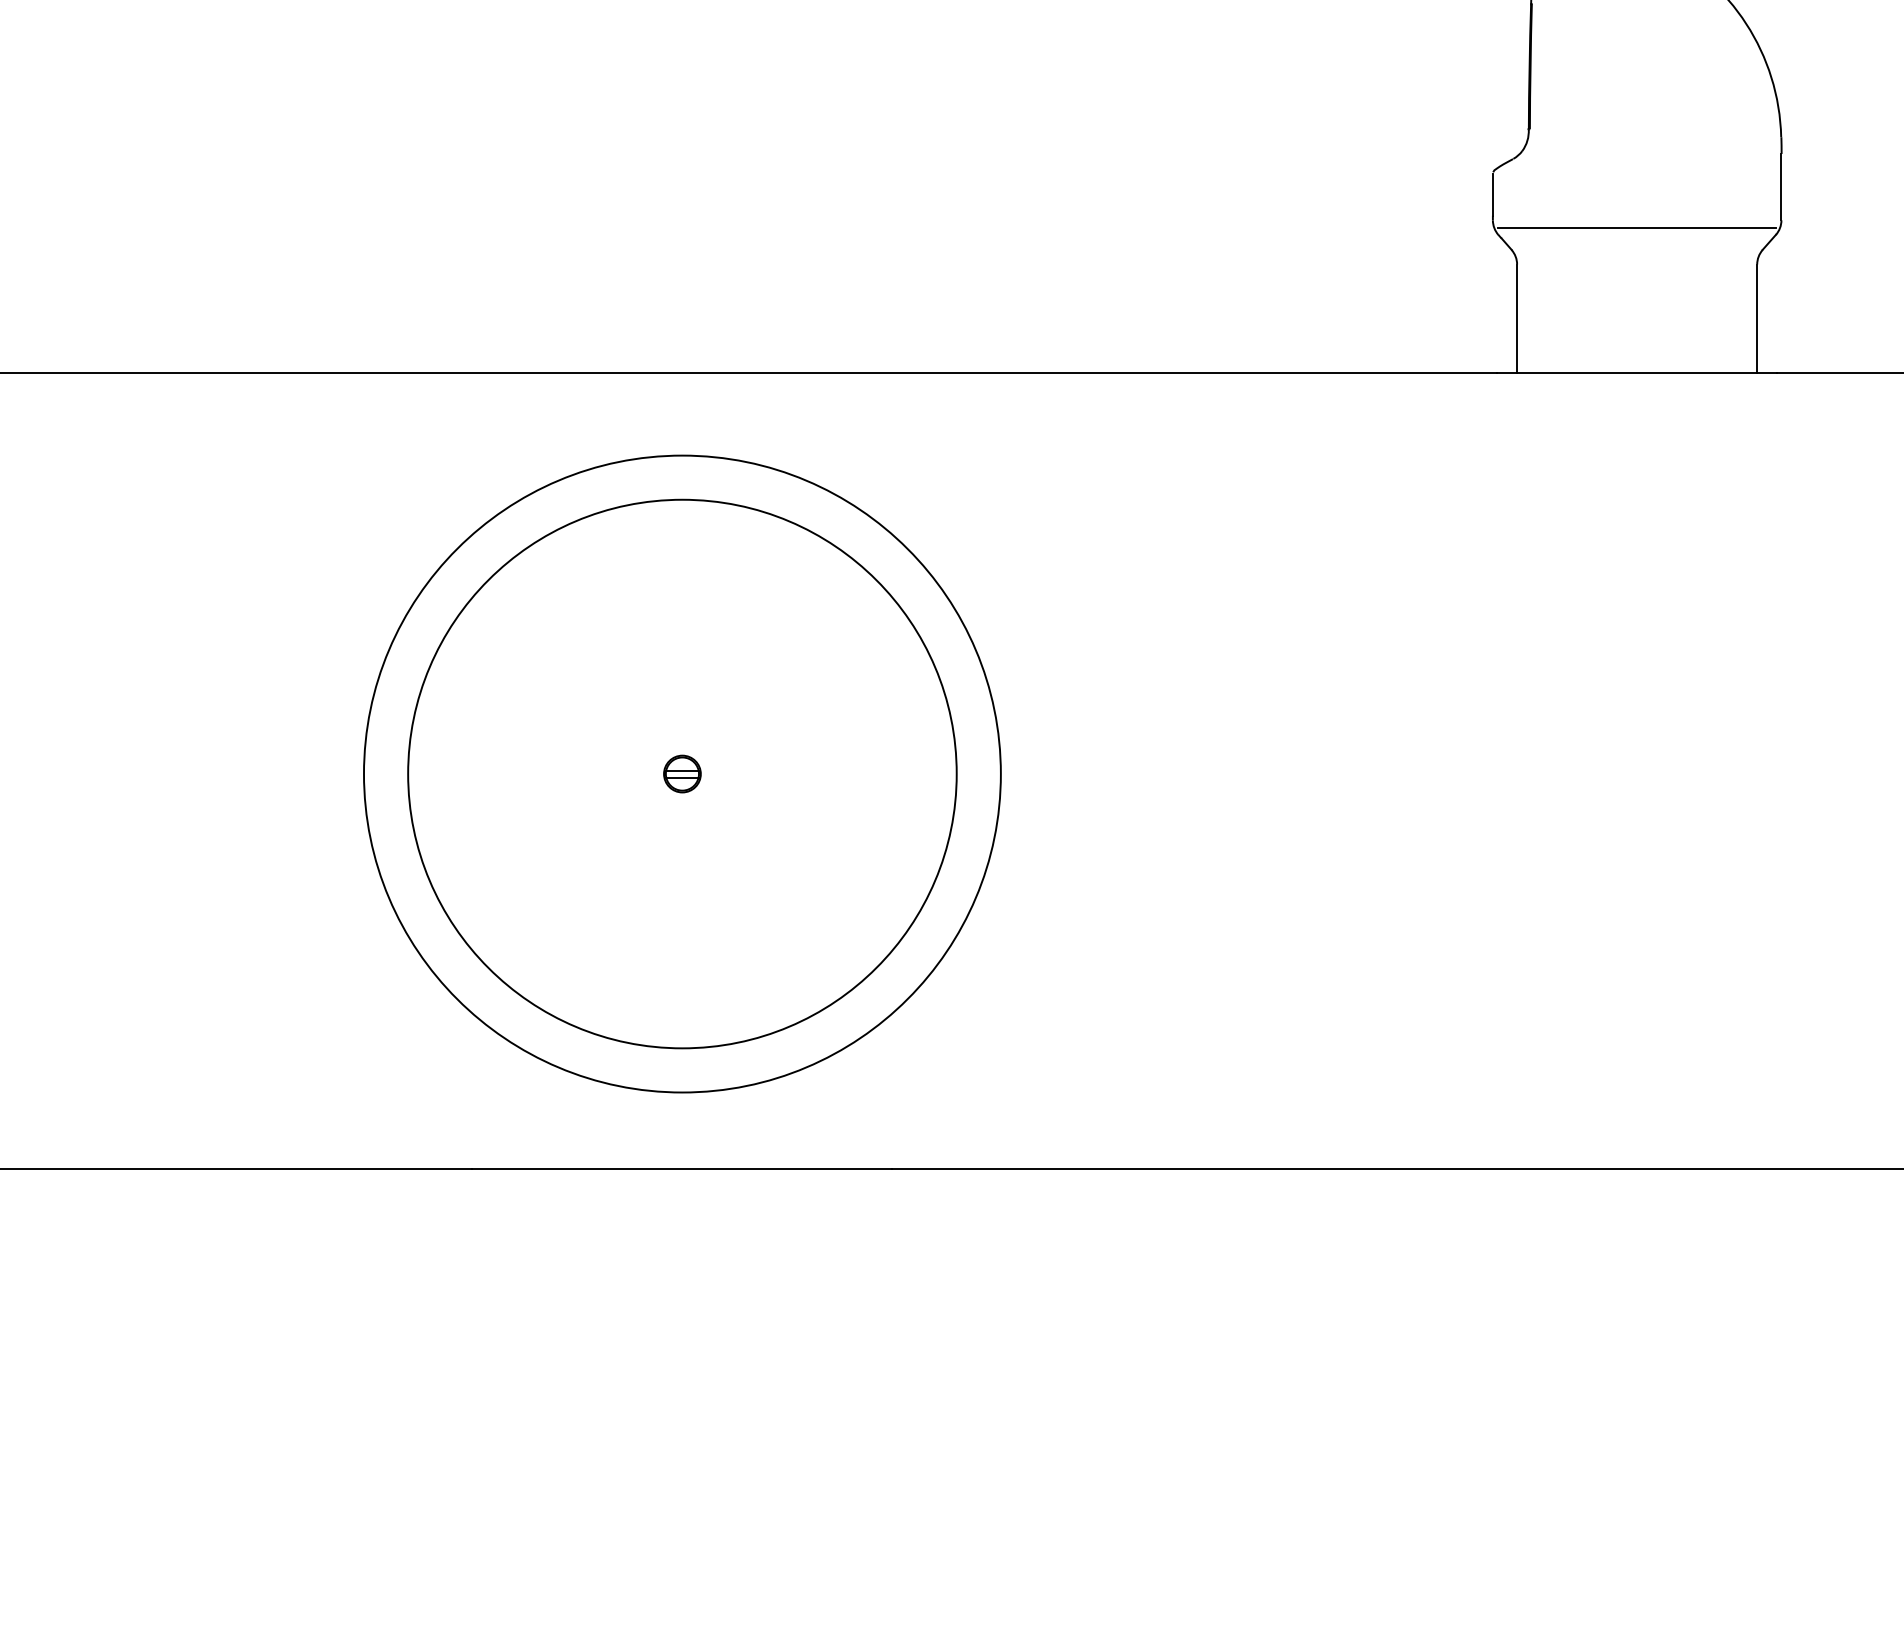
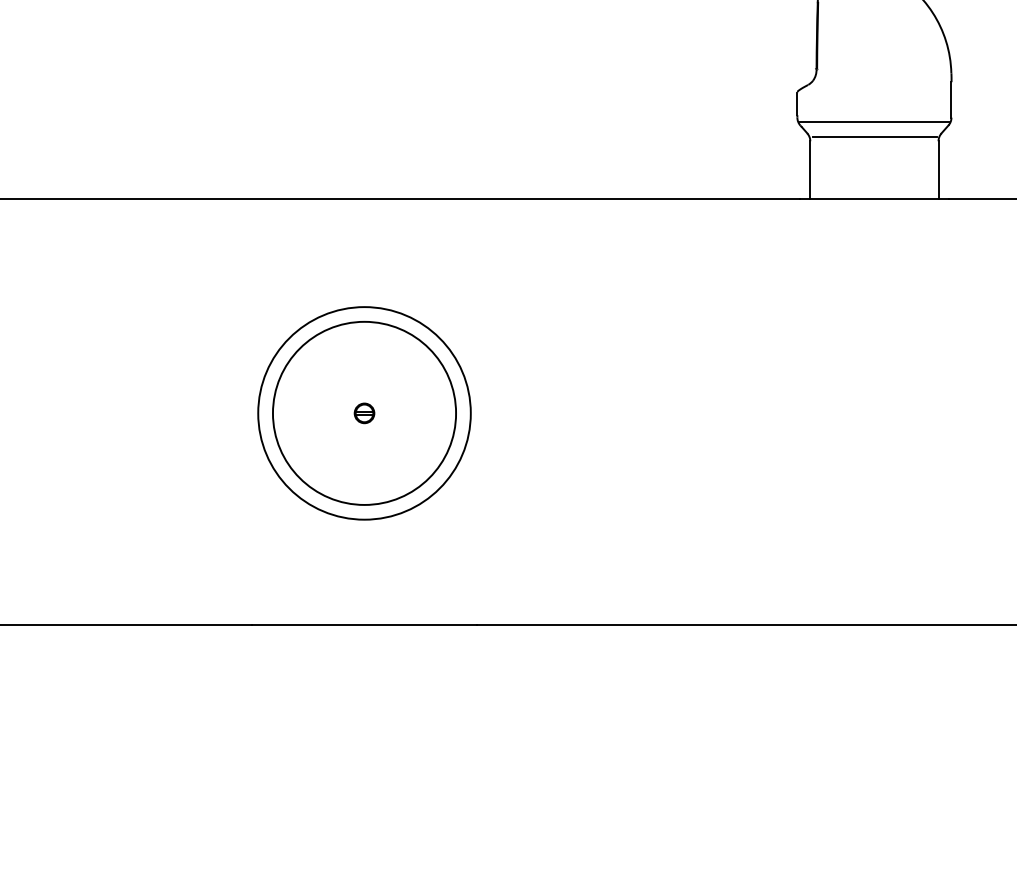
line: (1637, 257) -> (874, 137), added
circle: (682, 772) -> (364, 412), size x0.62
circle: (682, 774) -> (364, 413), size x0.62

